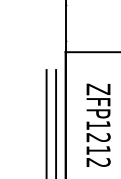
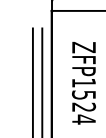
text: (98, 150) -> (83, 107), ZFP1212 -> ZFP1524

